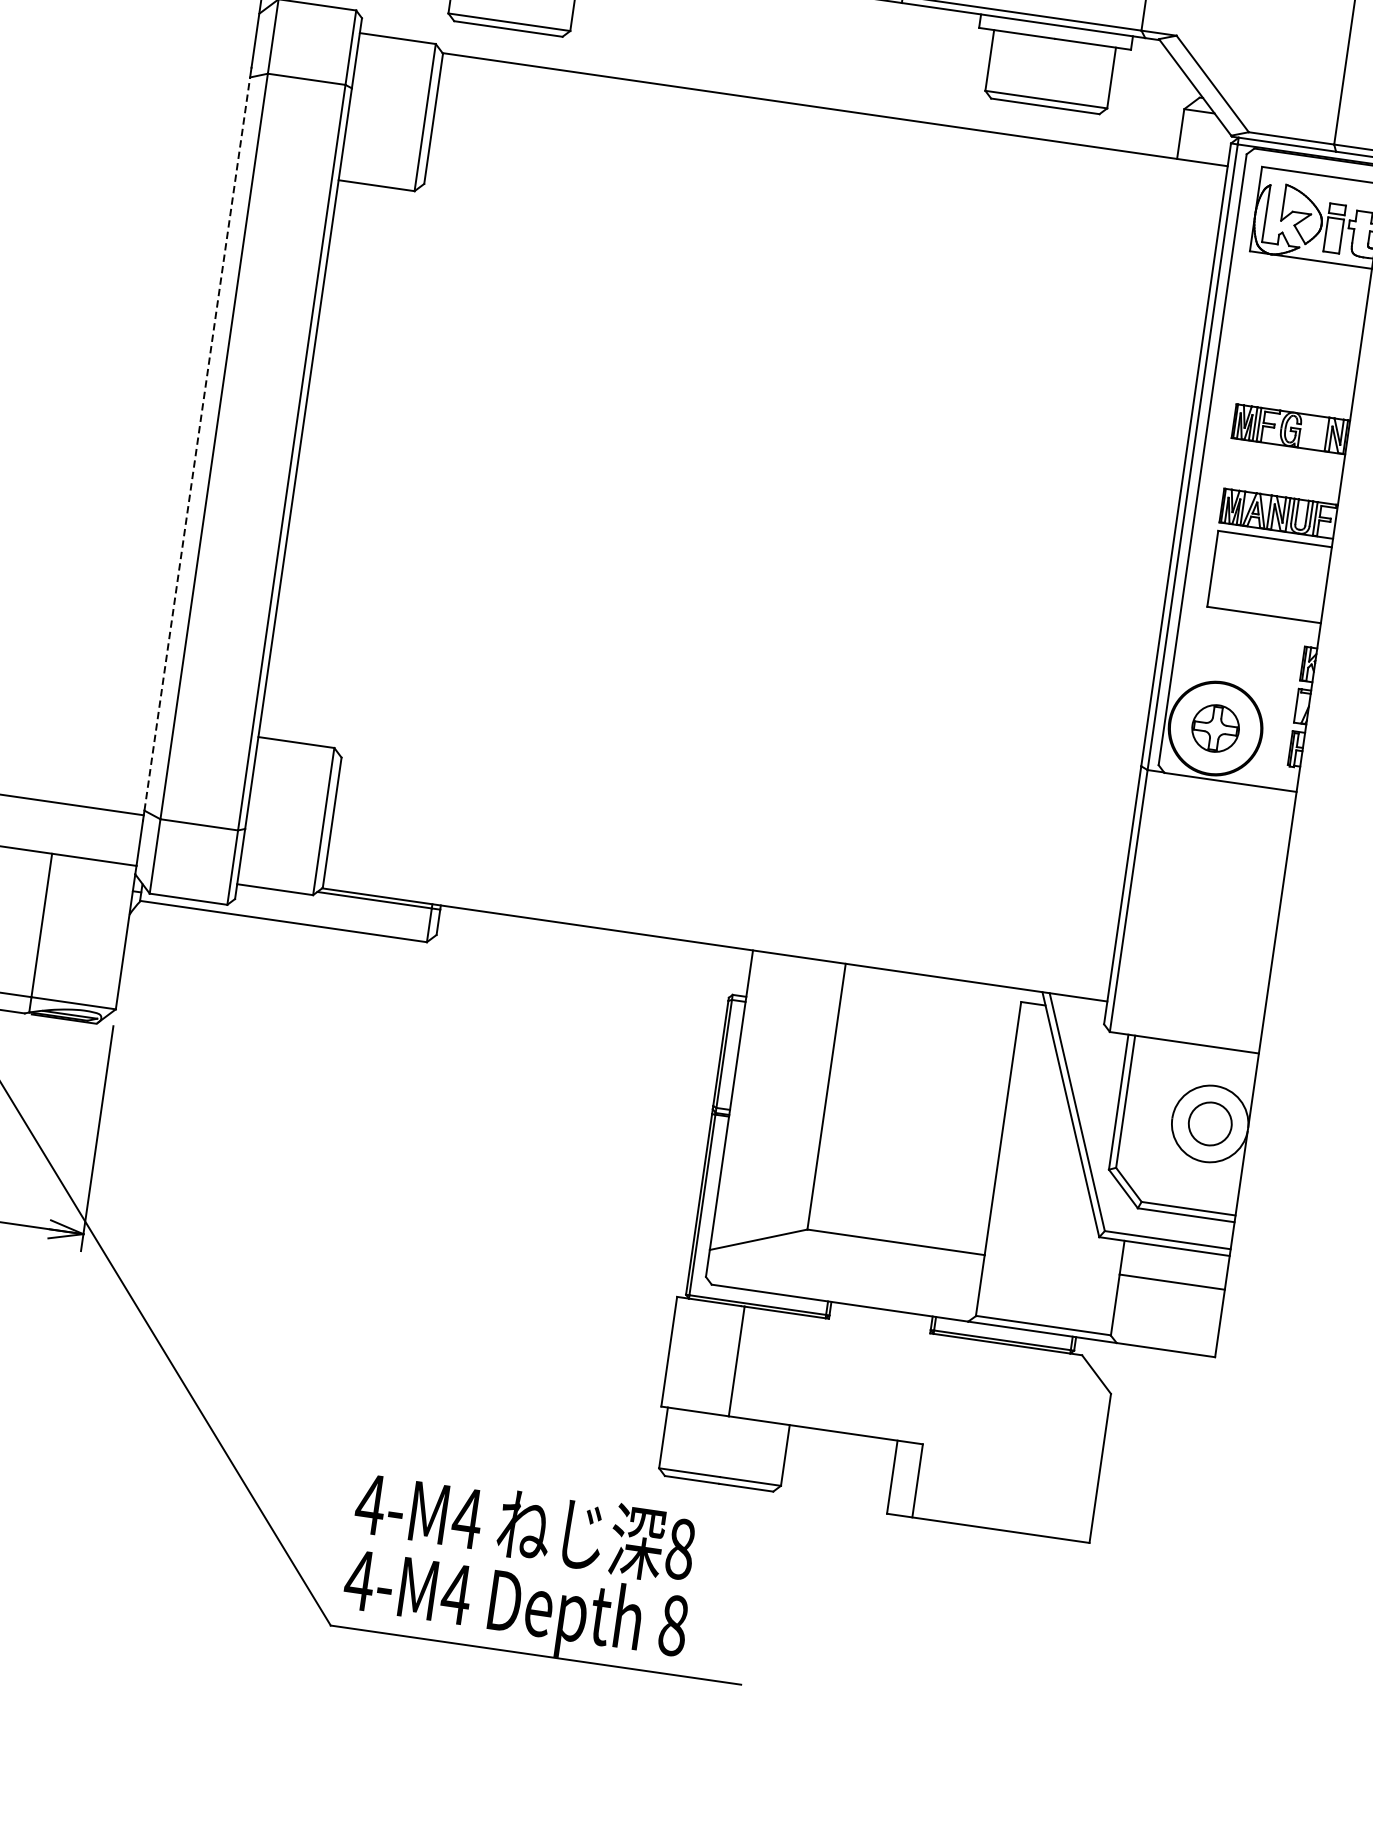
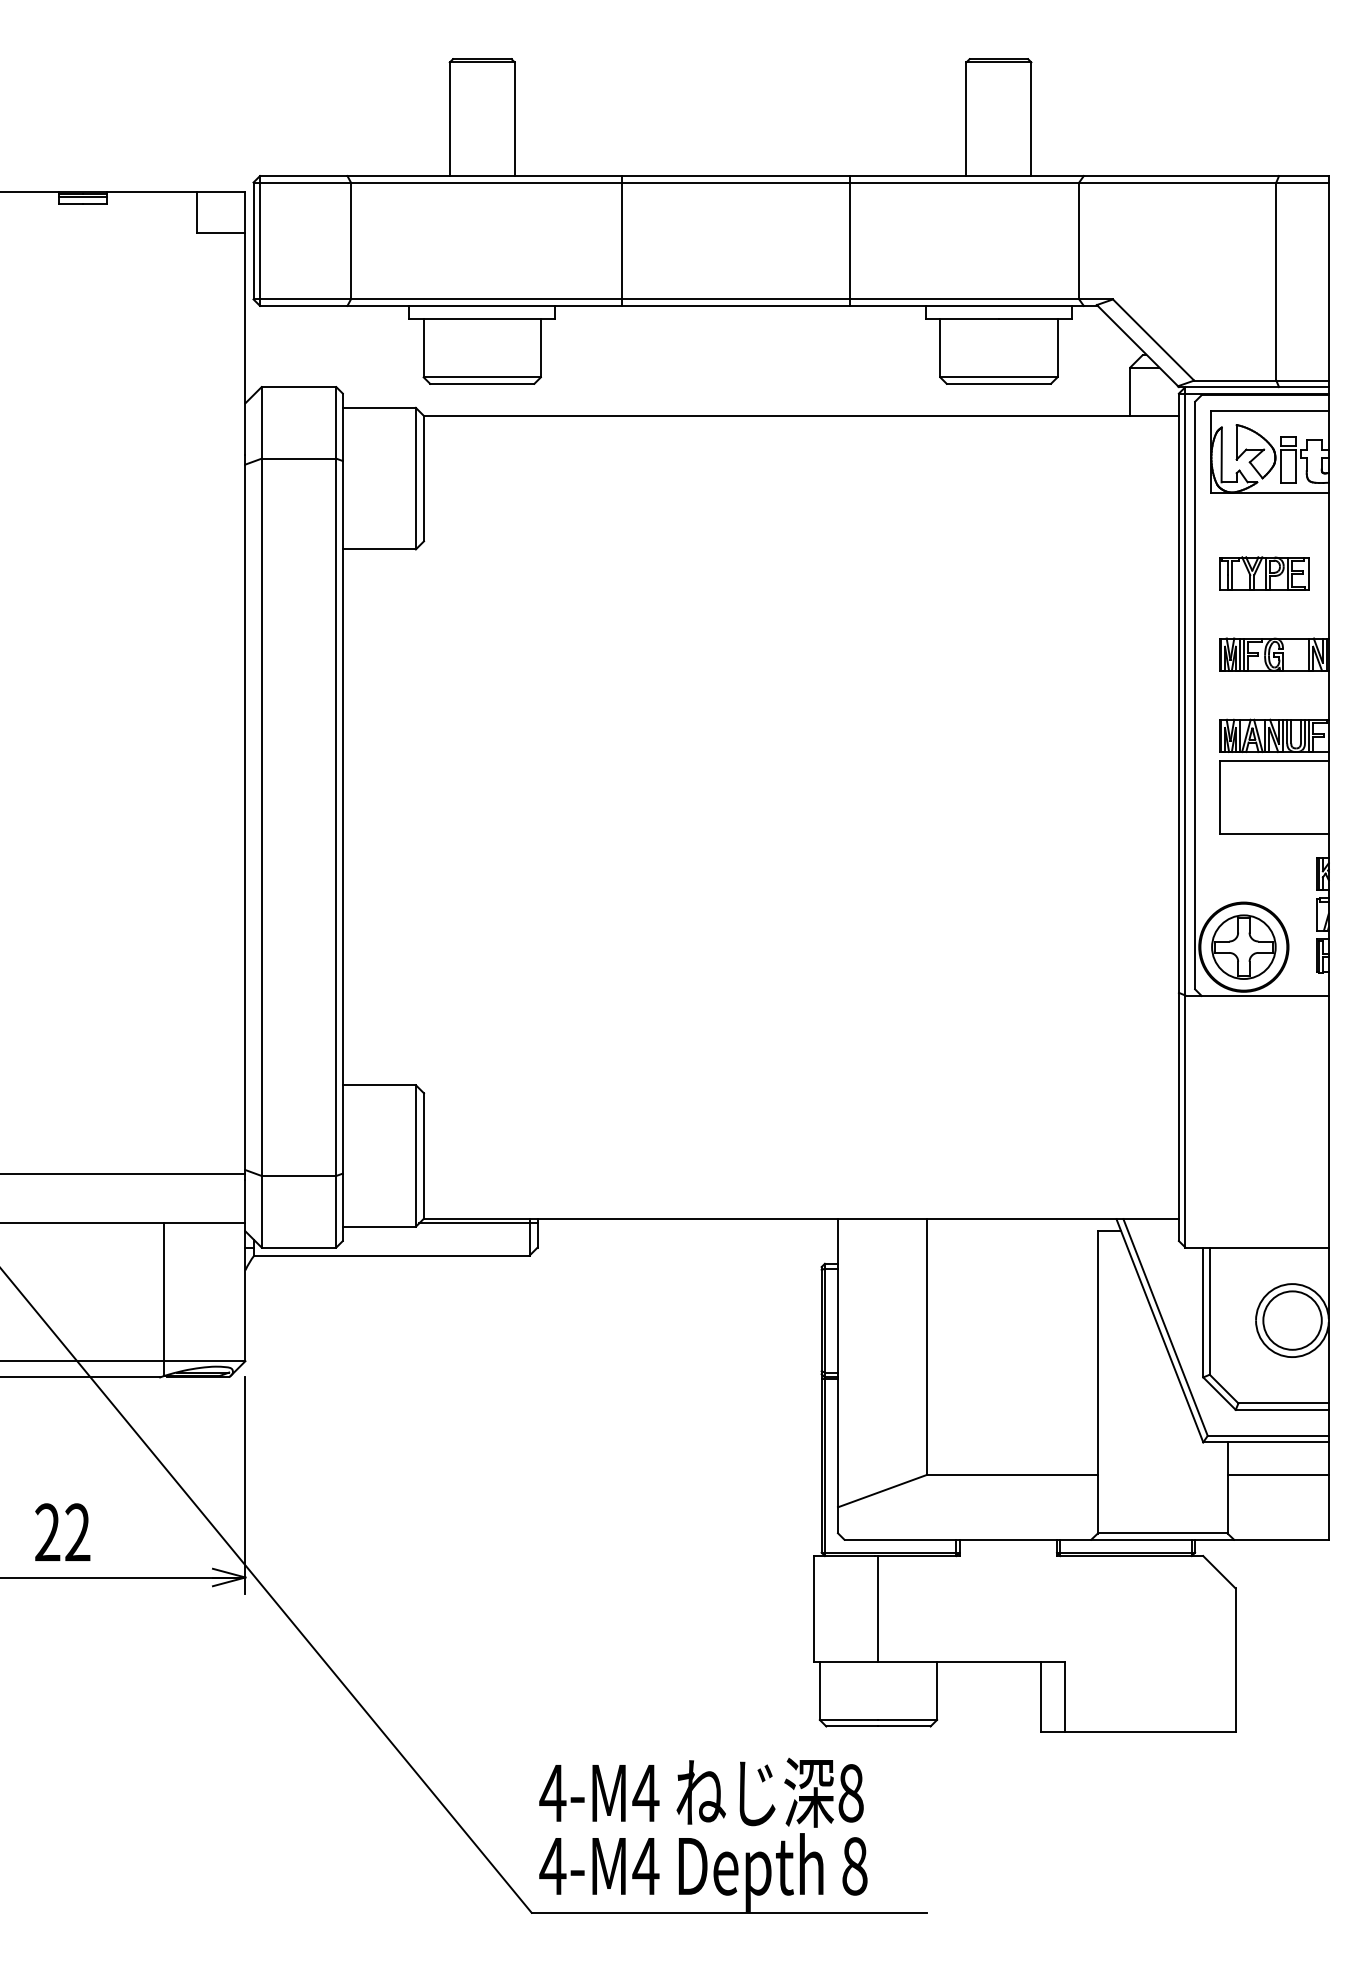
part: (1293, 343) -> (1264, 573), added
line: (197, 444) -> (245, 817), dashed -> solid
part: (1215, 727) -> (1243, 946), size x1.43
circle: (1210, 1123) -> (1292, 1320), size x1.43

